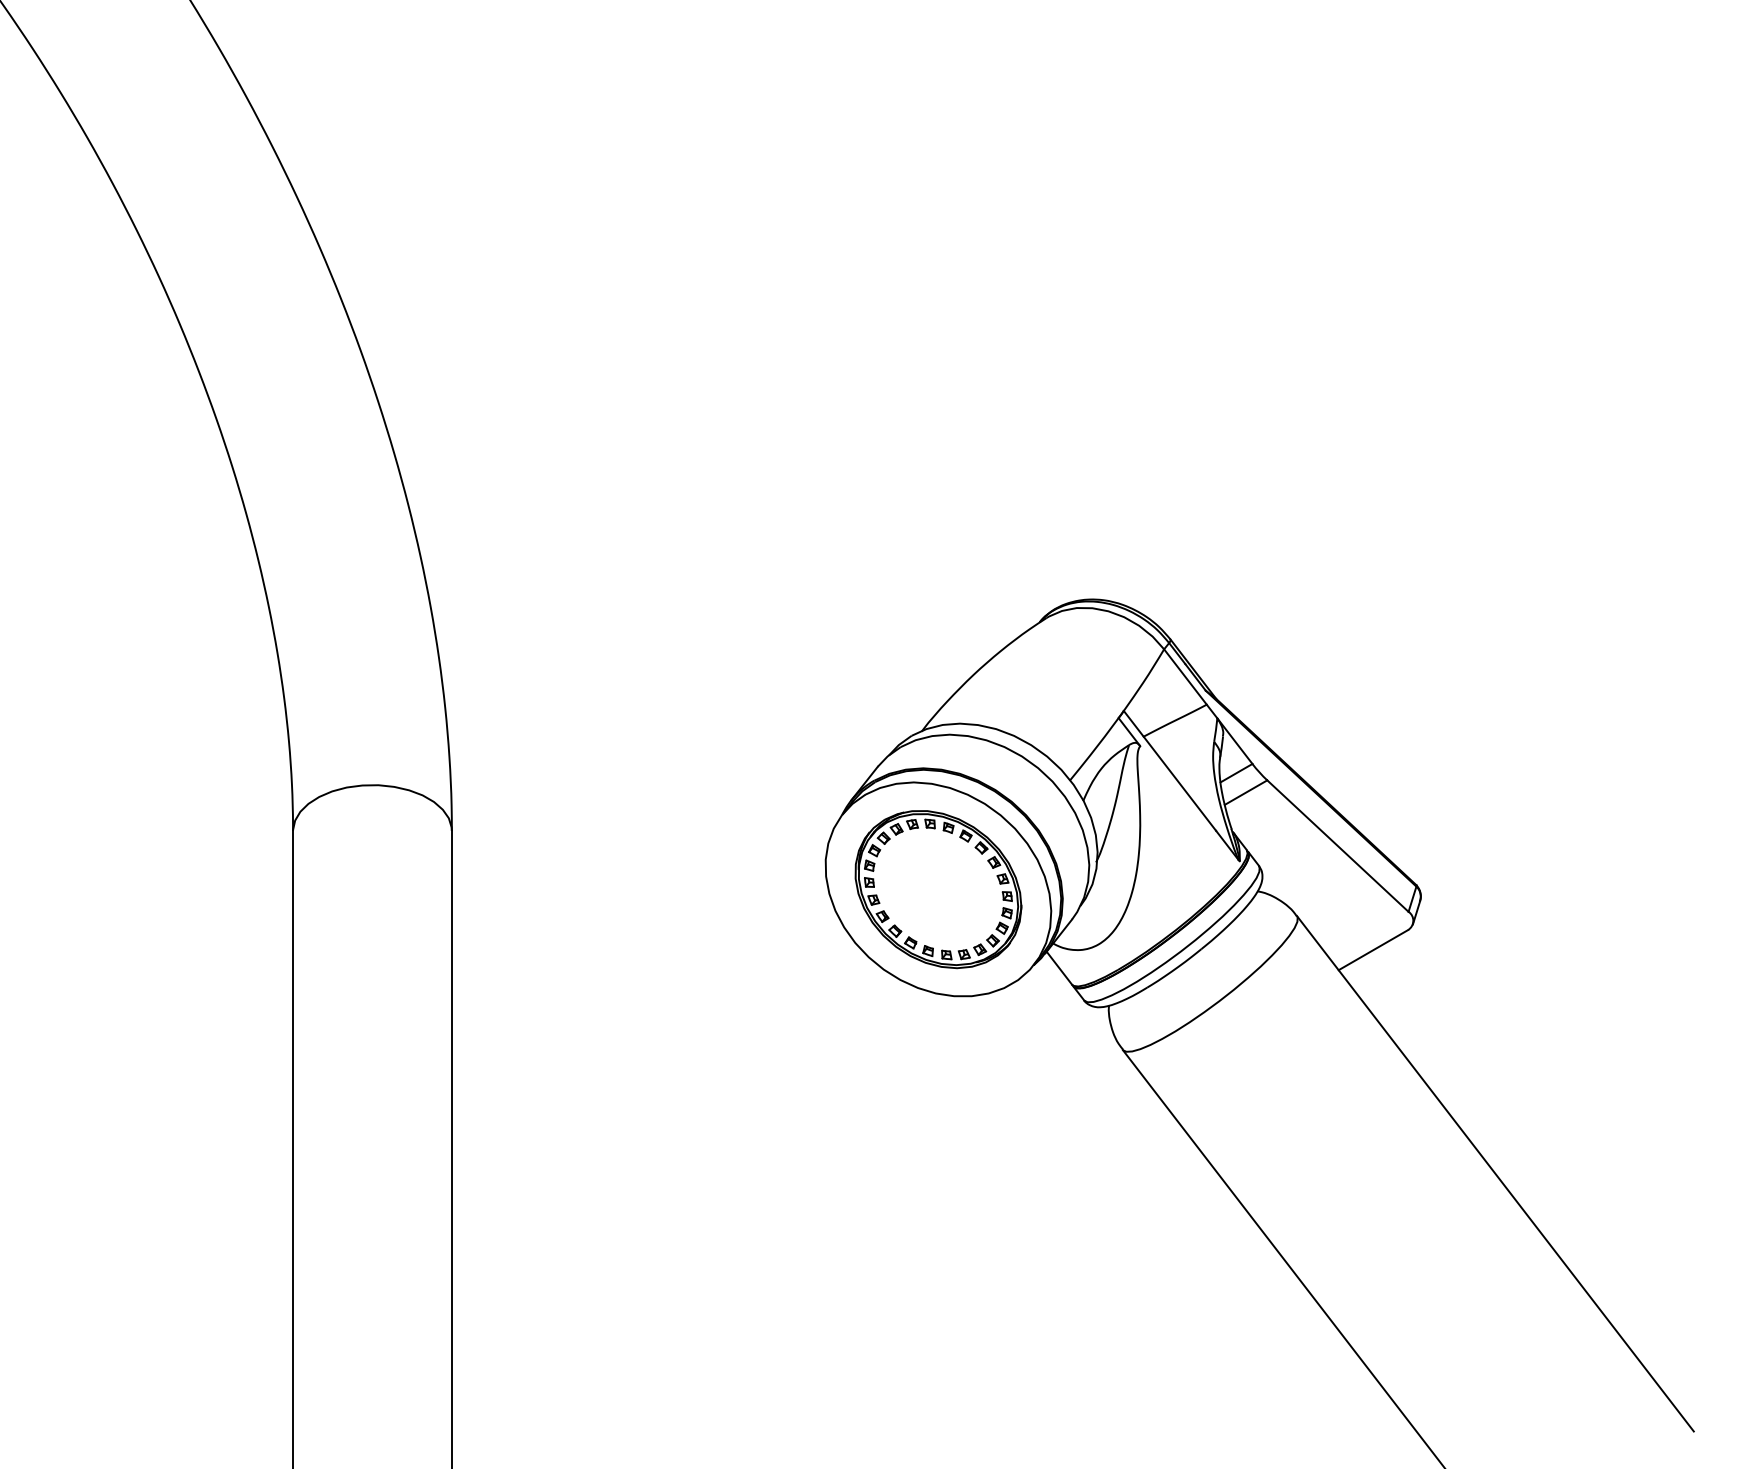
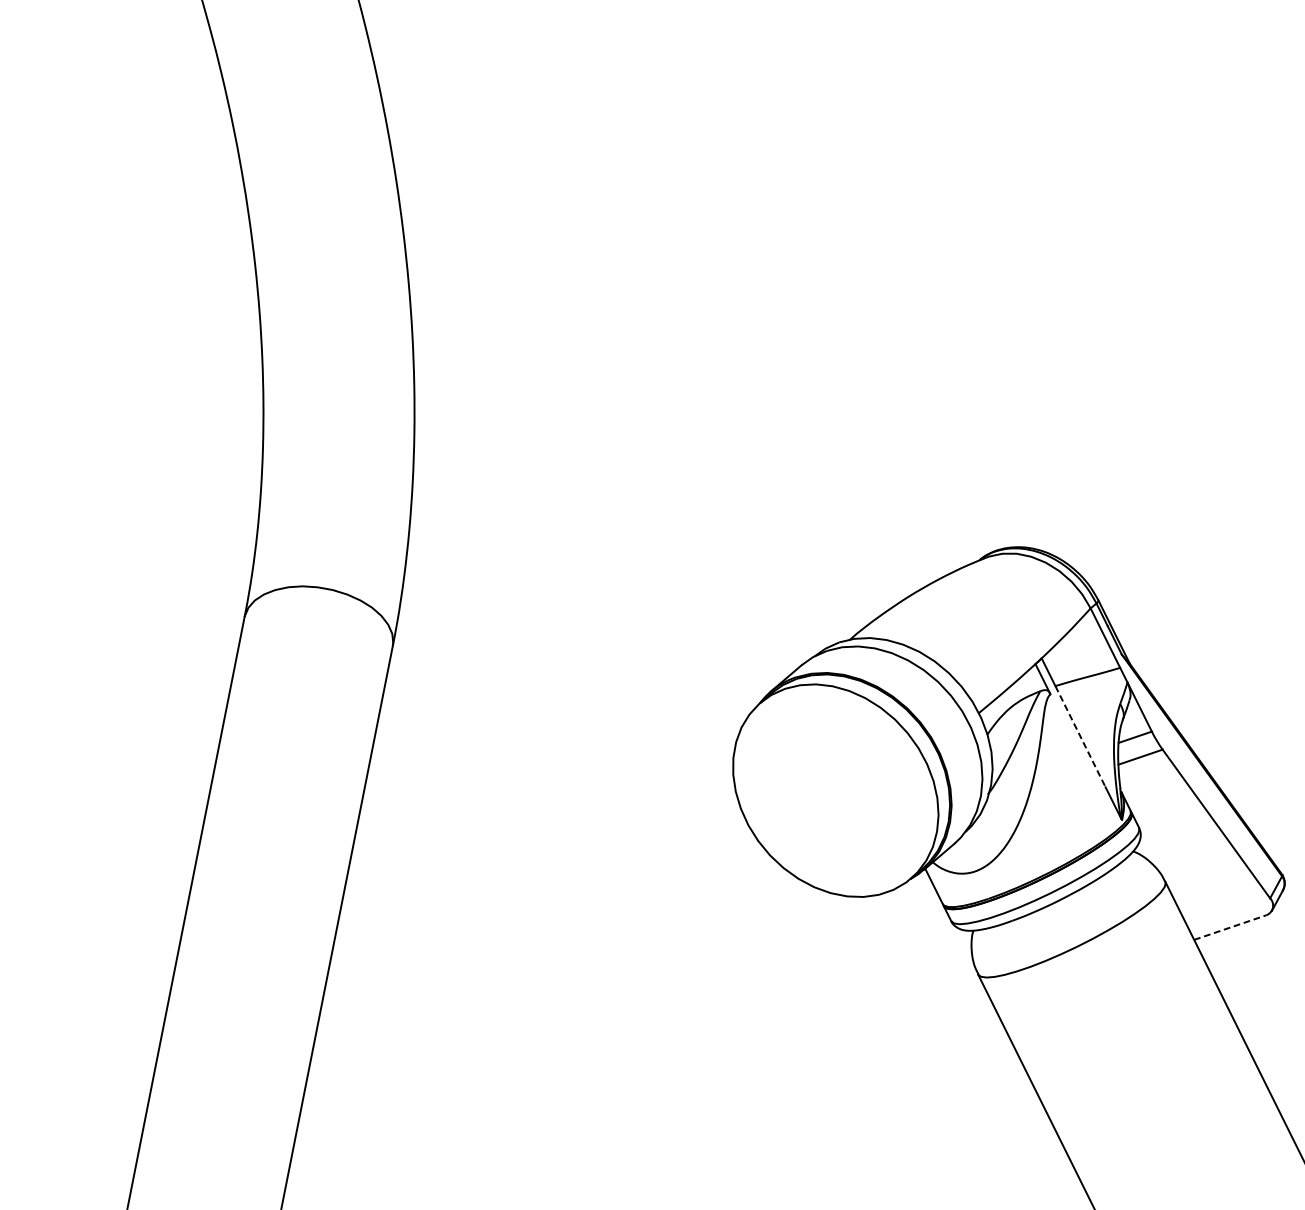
line: (1180, 784) -> (1080, 737), solid -> dashed
part: (938, 889) -> (835, 790), removed
line: (1373, 949) -> (1230, 927), solid -> dashed

